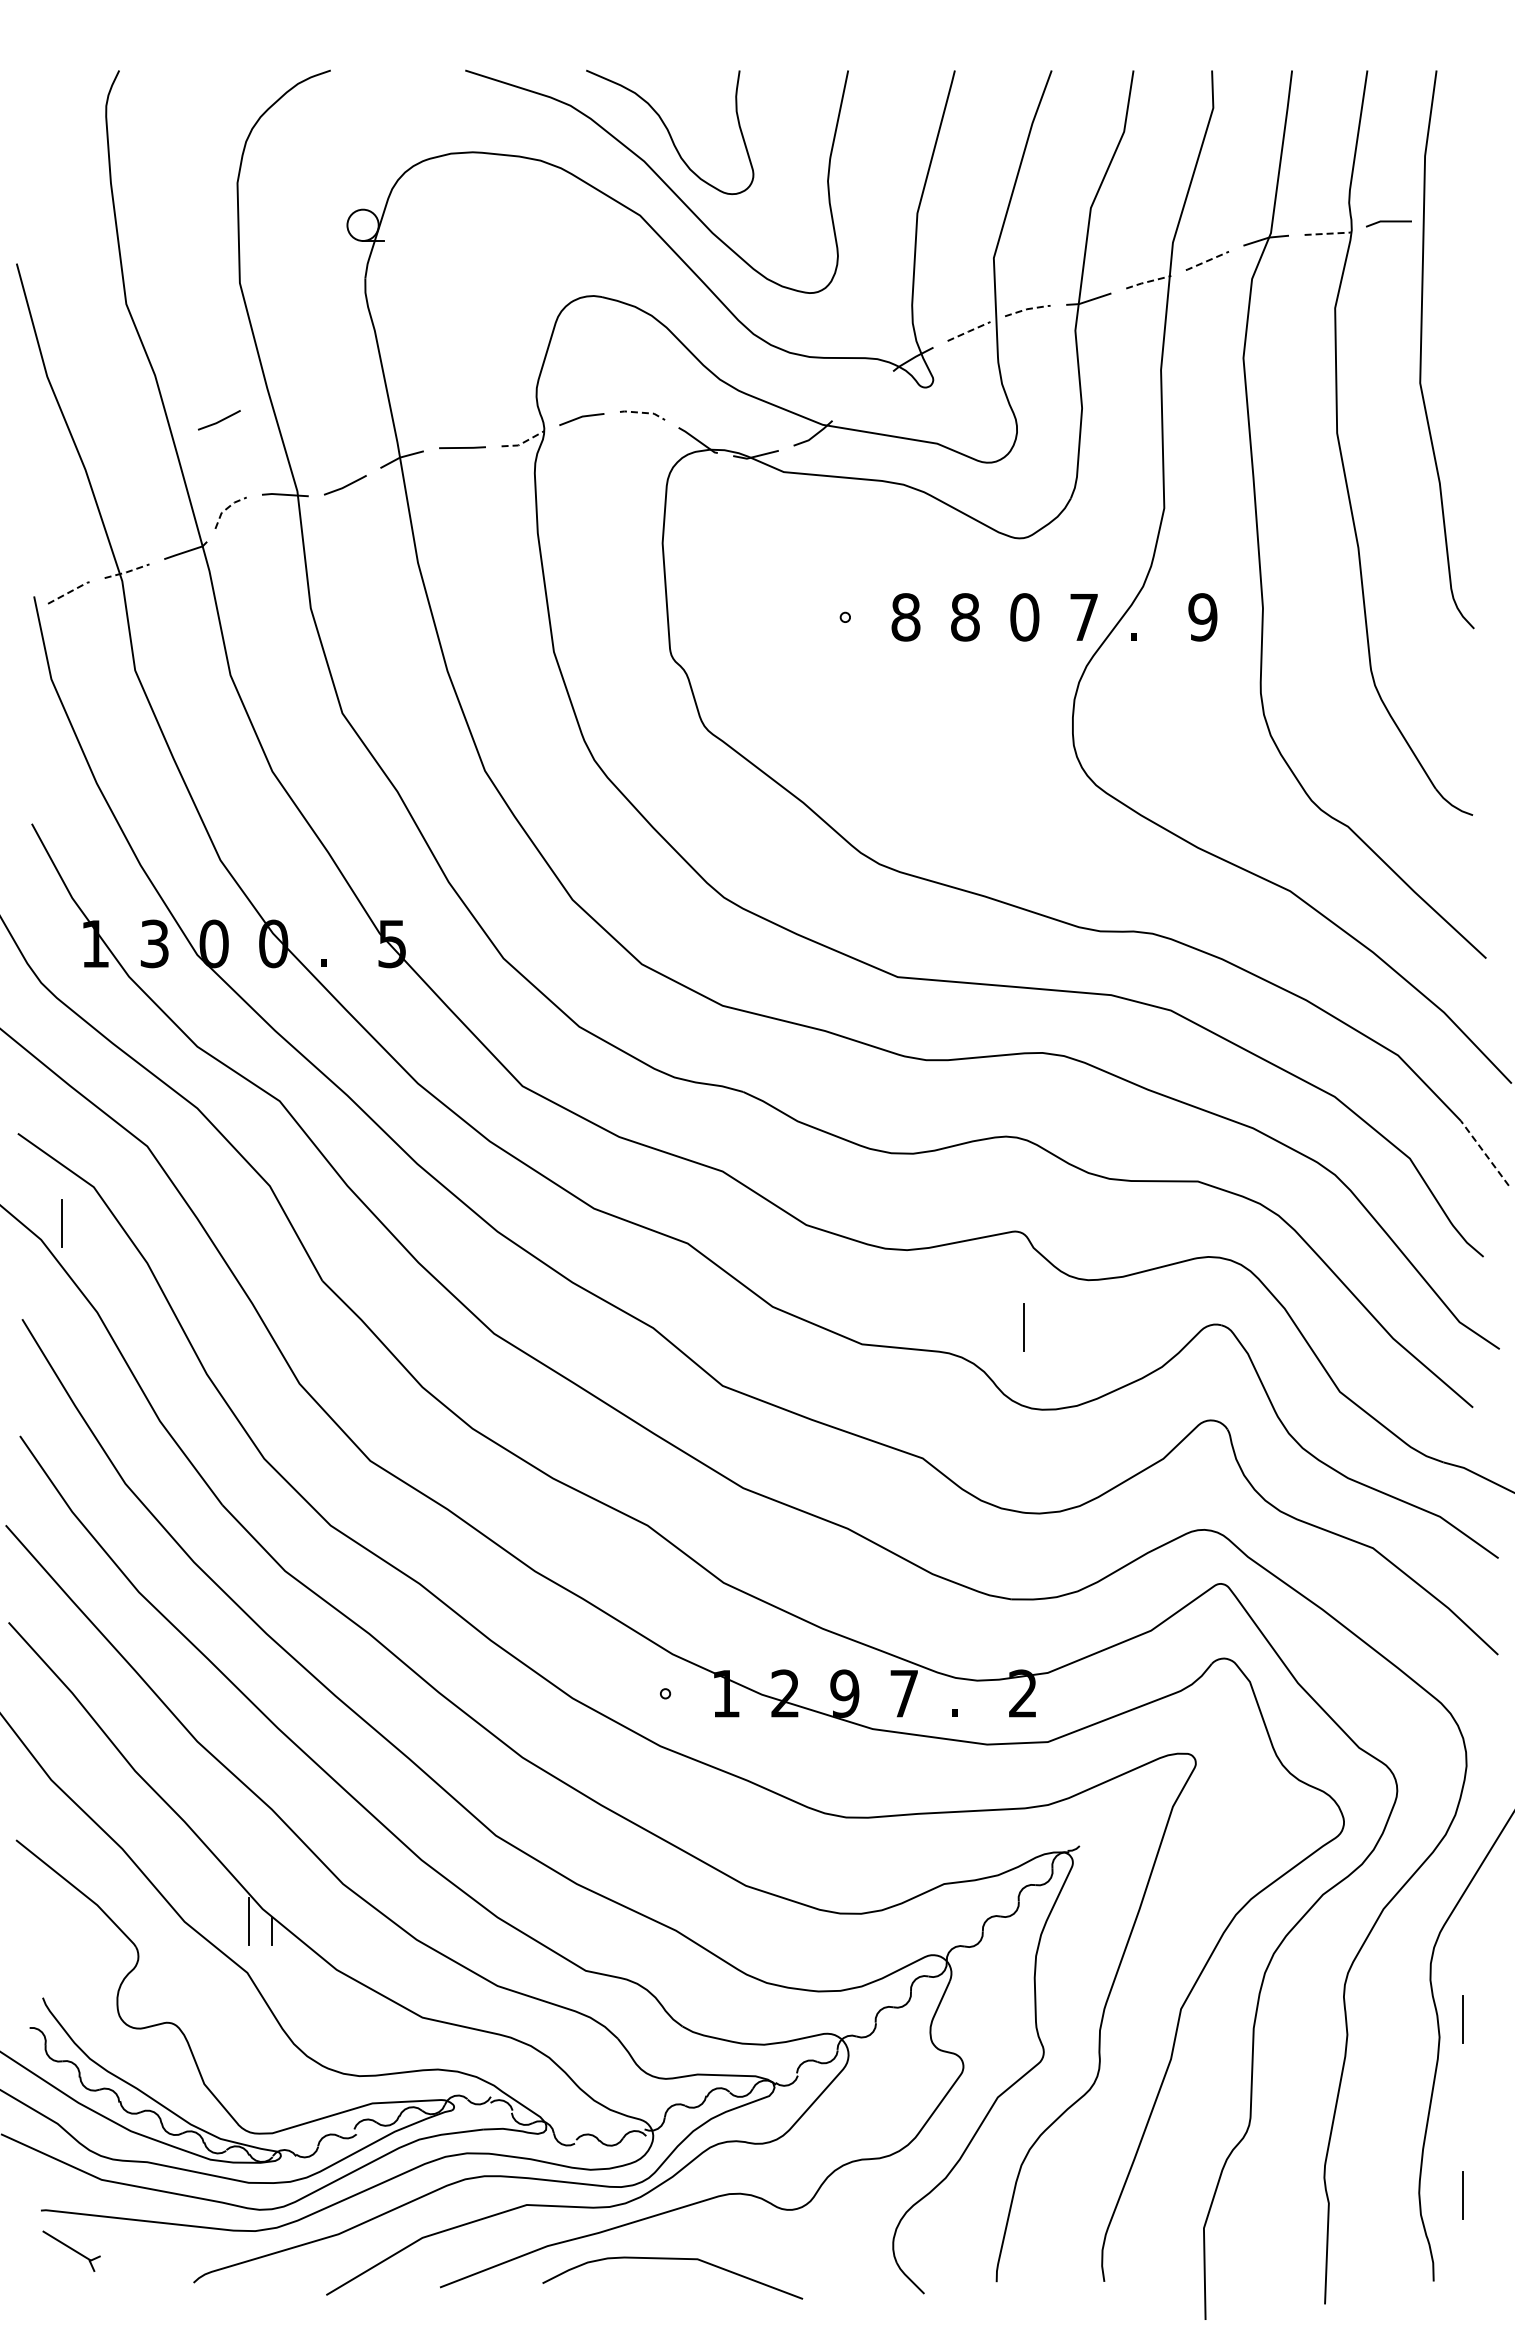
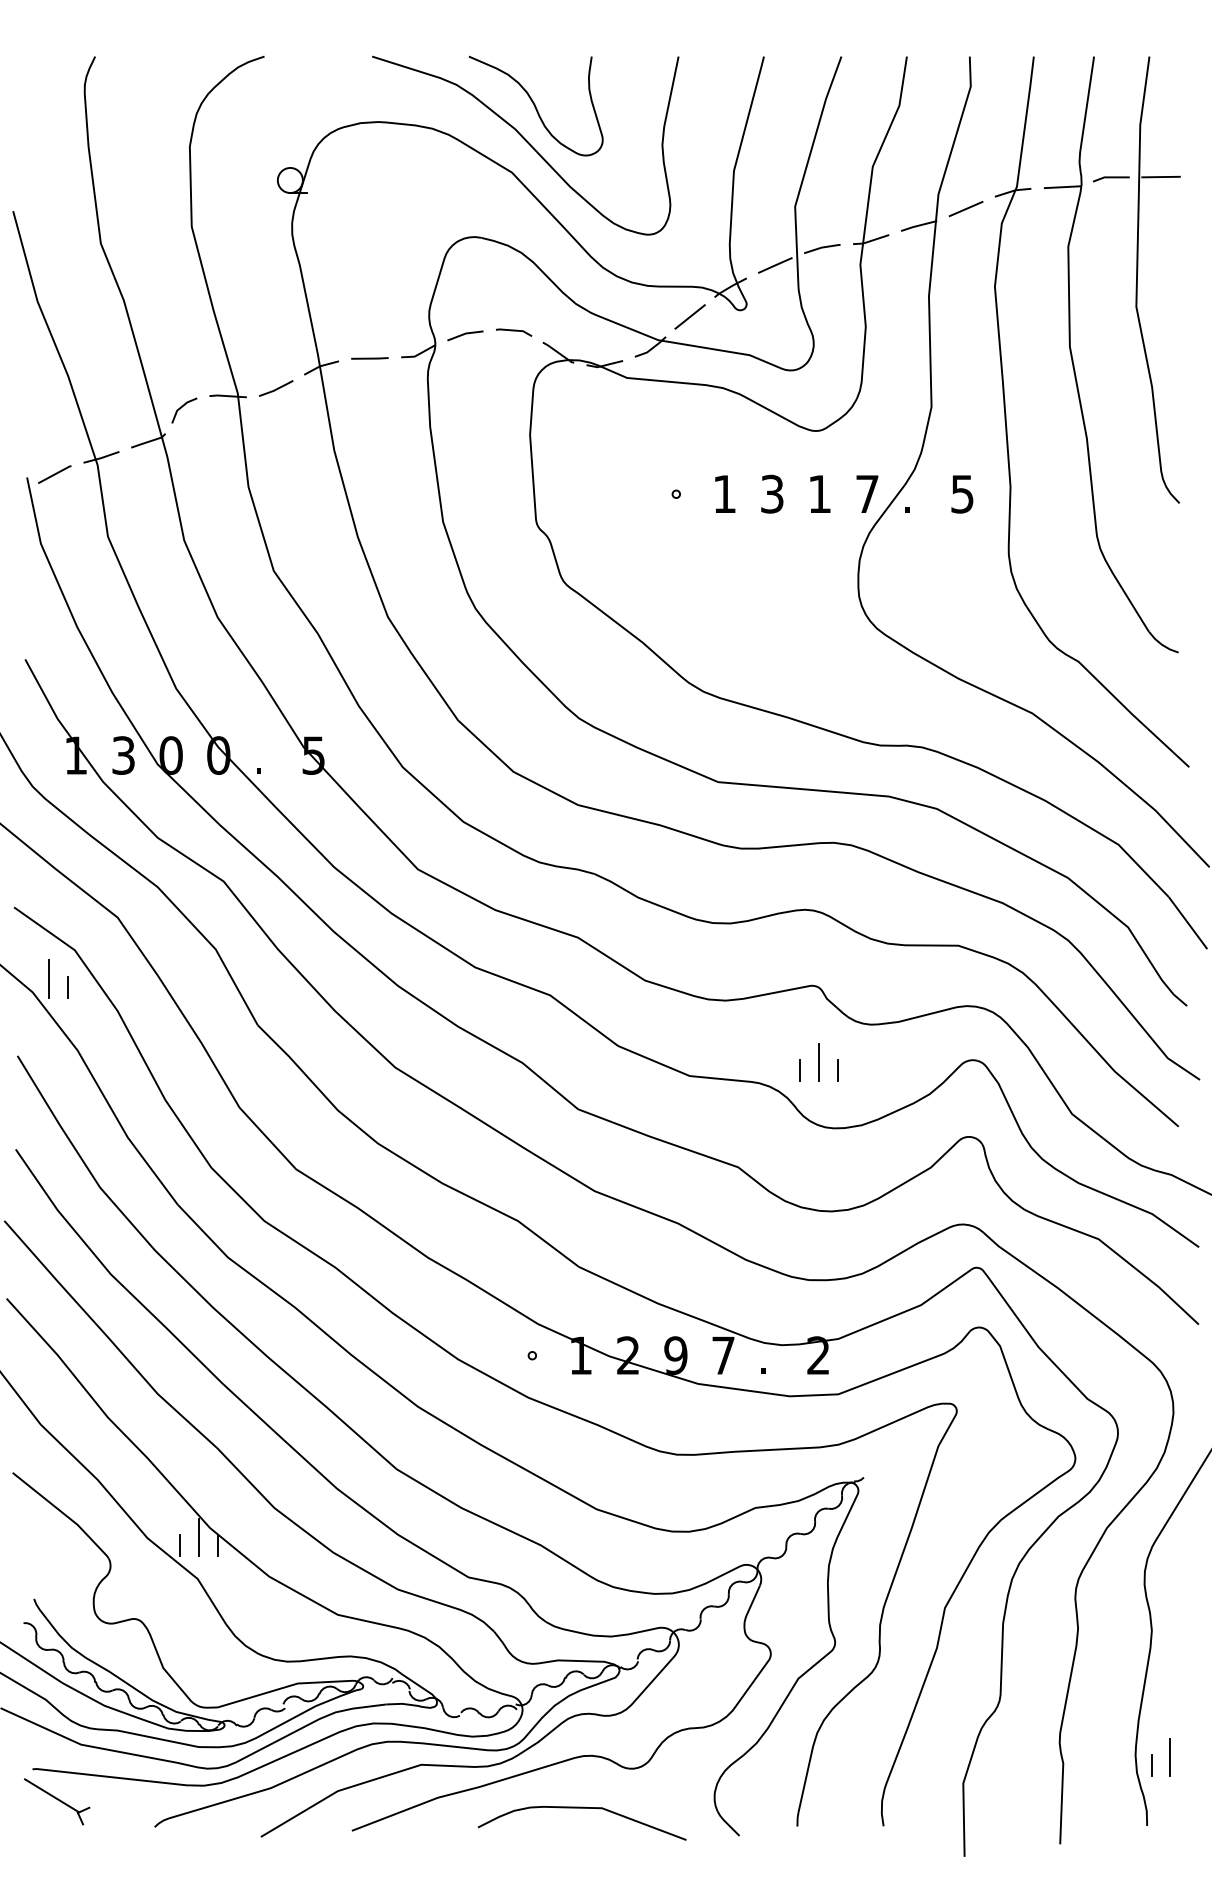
line: (1450, 220) -> (1160, 176), added
line: (1329, 233) -> (1063, 187), dashed -> solid
line: (1207, 261) -> (966, 209), dashed -> solid
line: (1148, 281) -> (918, 225), dashed -> solid
line: (1027, 309) -> (822, 247), dashed -> solid
line: (969, 331) -> (775, 265), dashed -> solid
line: (862, 395) -> (690, 316), added
line: (643, 412) -> (514, 330), dashed -> solid
line: (219, 420) -> (175, 336), removed
line: (524, 442) -> (419, 354), dashed -> solid
line: (226, 508) -> (181, 407), dashed -> solid
line: (127, 572) -> (101, 458), dashed -> solid
line: (69, 592) -> (55, 474), dashed -> solid
text: (905, 617) -> (724, 494), 8 -> 1
text: (965, 617) -> (772, 494), 8 -> 3
text: (1024, 617) -> (819, 494), 0 -> 1
text: (1202, 617) -> (962, 494), 9 -> 5
line: (1484, 1152) -> (1187, 922), dashed -> solid
line: (85, 1233) -> (68, 987), added
line: (1000, 1337) -> (800, 1070), added
line: (1047, 1337) -> (838, 1070), added
line: (225, 1931) -> (180, 1545), added
line: (1462, 2019) -> (1170, 1616), removed
line: (1439, 2205) -> (1151, 1765), added
part: (71, 2251) -> (56, 1802), size x1.43
curve: (672, 2259) -> (581, 1808), moved

